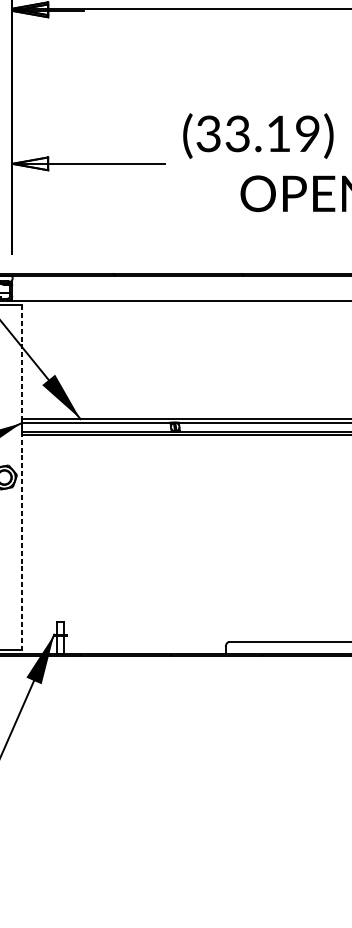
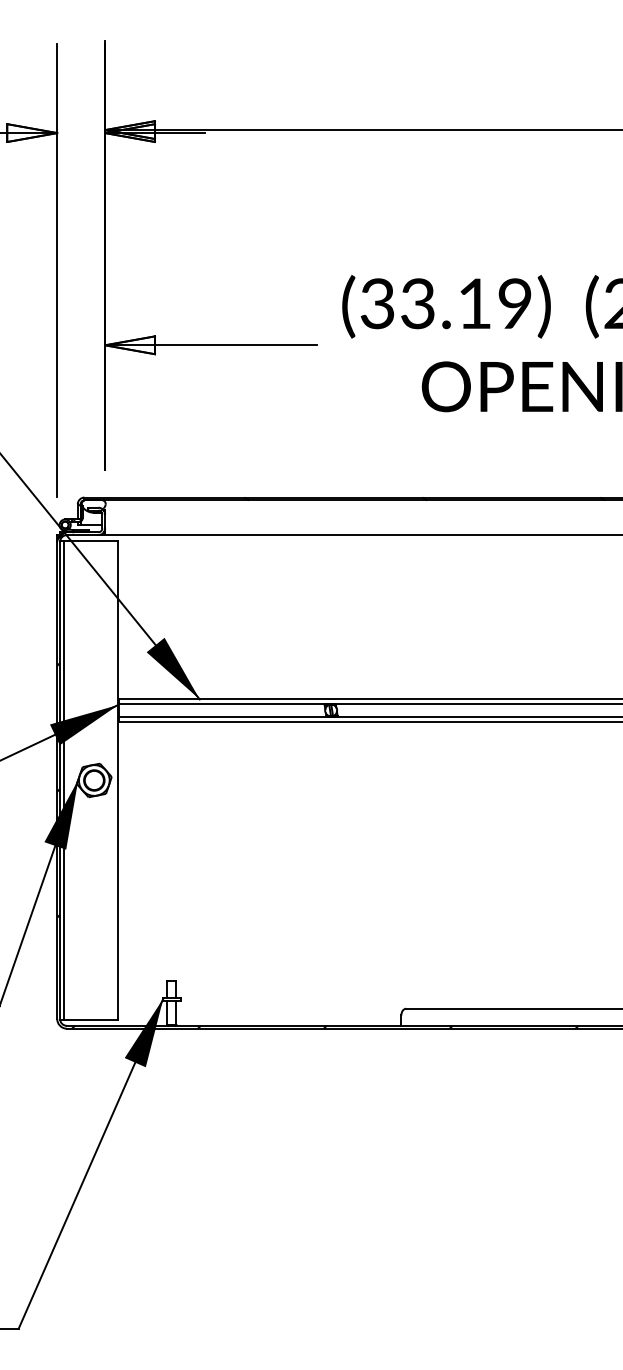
line: (21, 477) -> (118, 780), dashed -> solid

